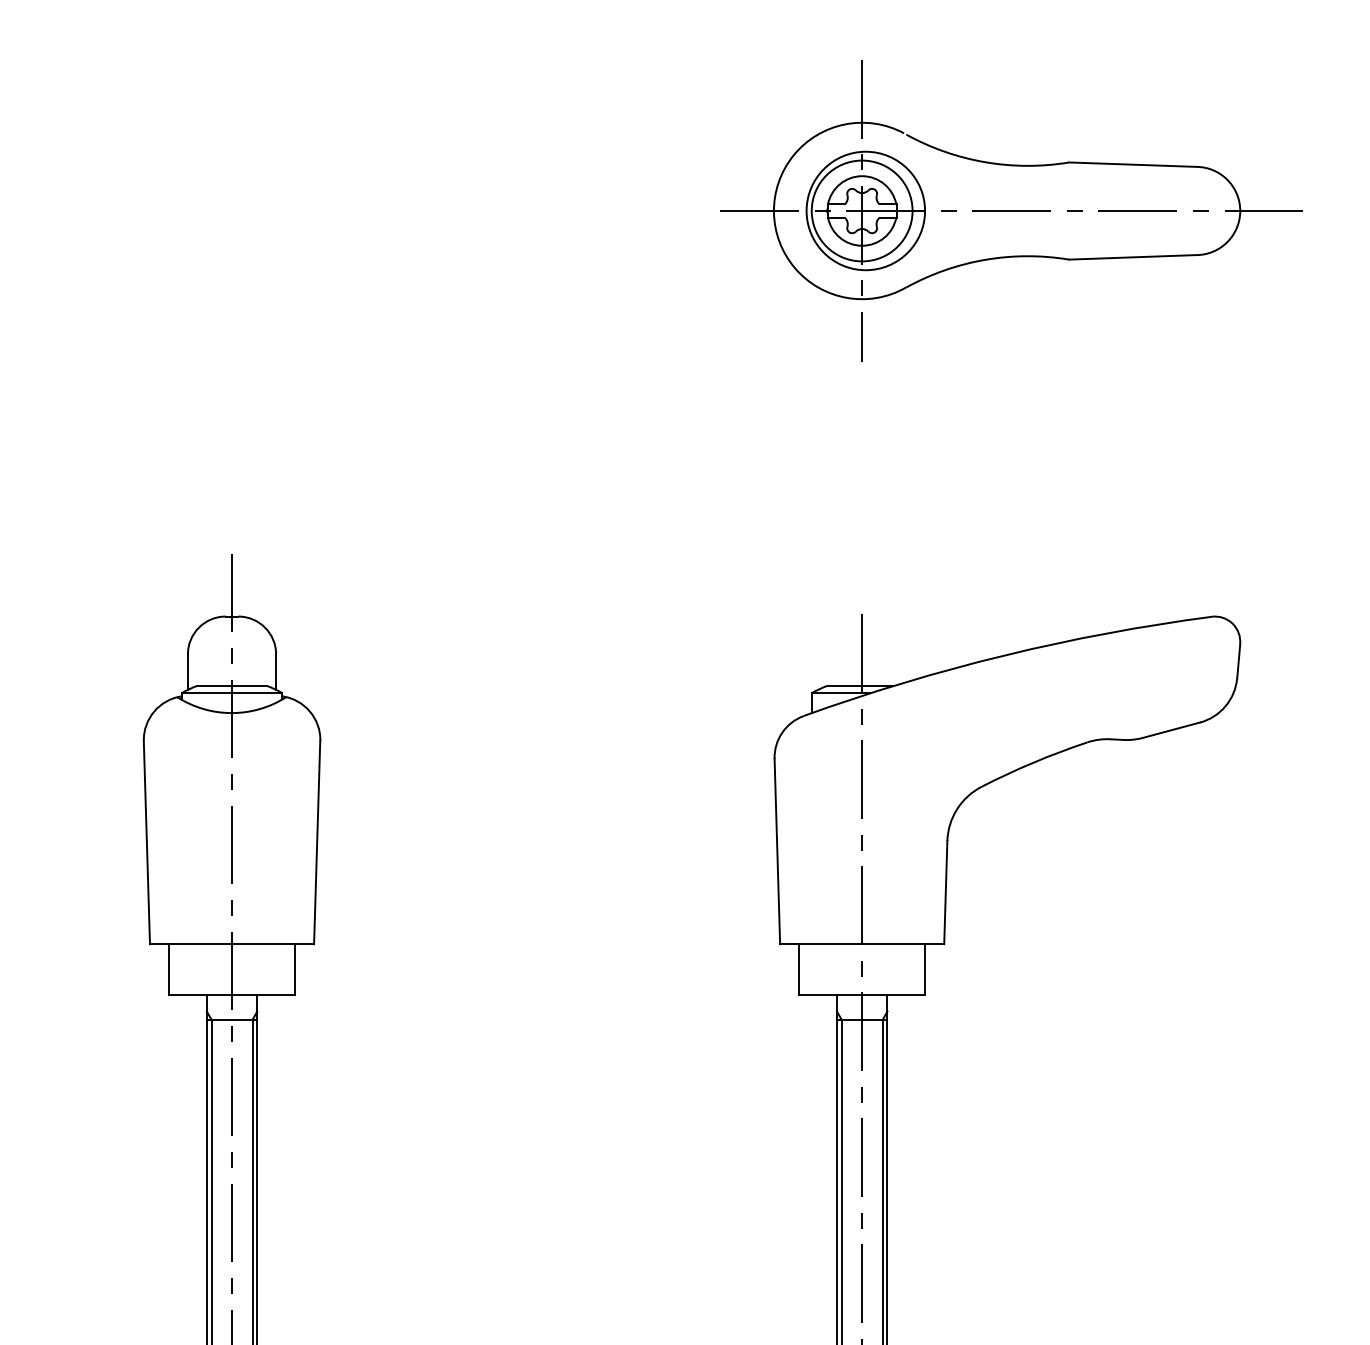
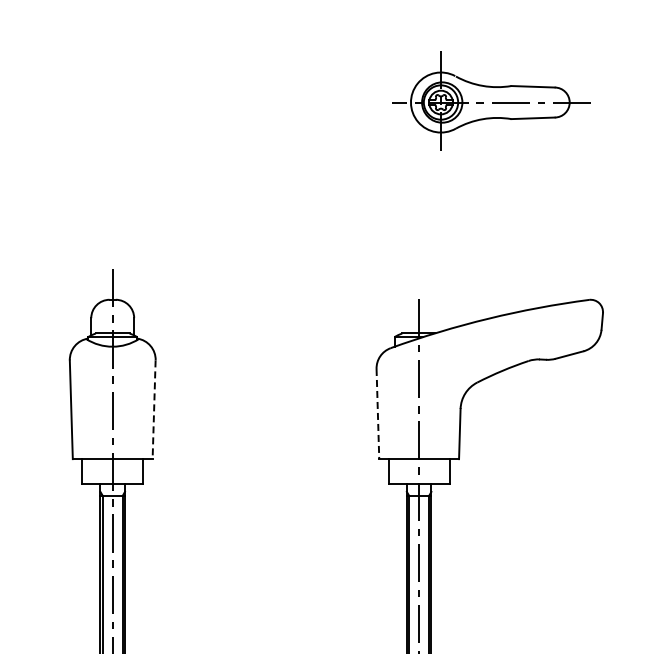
part: (1010, 210) -> (491, 102), size x0.7
line: (317, 844) -> (154, 410), solid -> dashed
line: (776, 852) -> (377, 414), solid -> dashed

